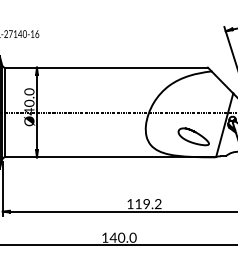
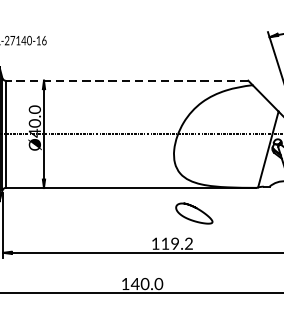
line: (106, 67) -> (127, 80), solid -> dashed
curve: (195, 133) -> (196, 209), moved

